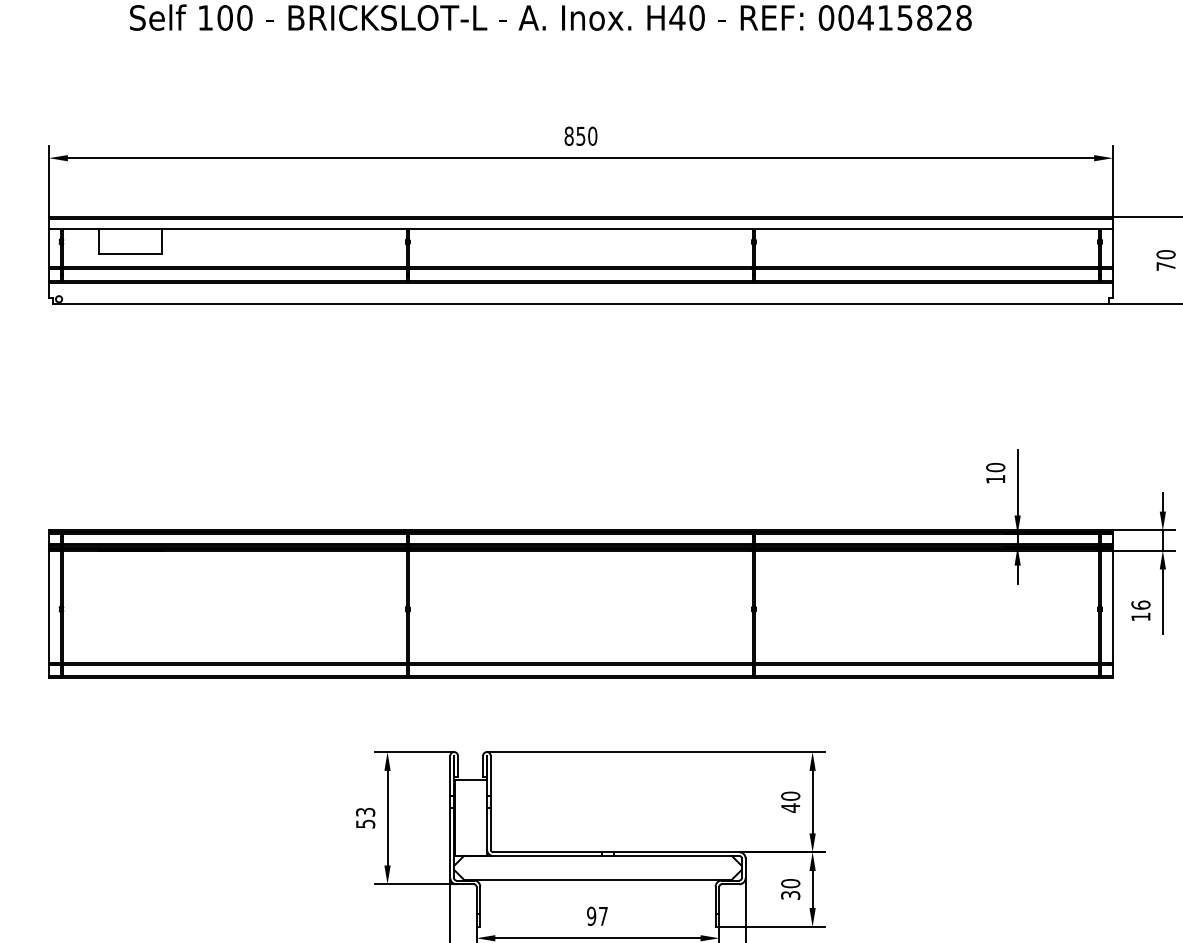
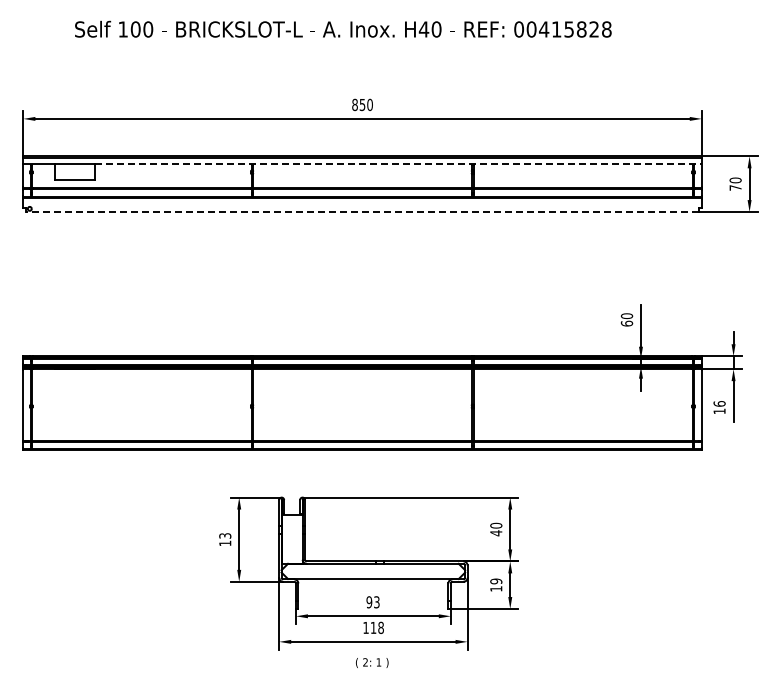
line: (637, 229) -> (398, 164), solid -> dashed
line: (580, 304) -> (362, 212), solid -> dashed
text: (994, 479) -> (626, 323), 10 -> 60
text: (365, 824) -> (225, 543), 53 -> 13
text: (791, 888) -> (496, 584), 30 -> 19
text: (602, 916) -> (376, 602), 97 -> 93

